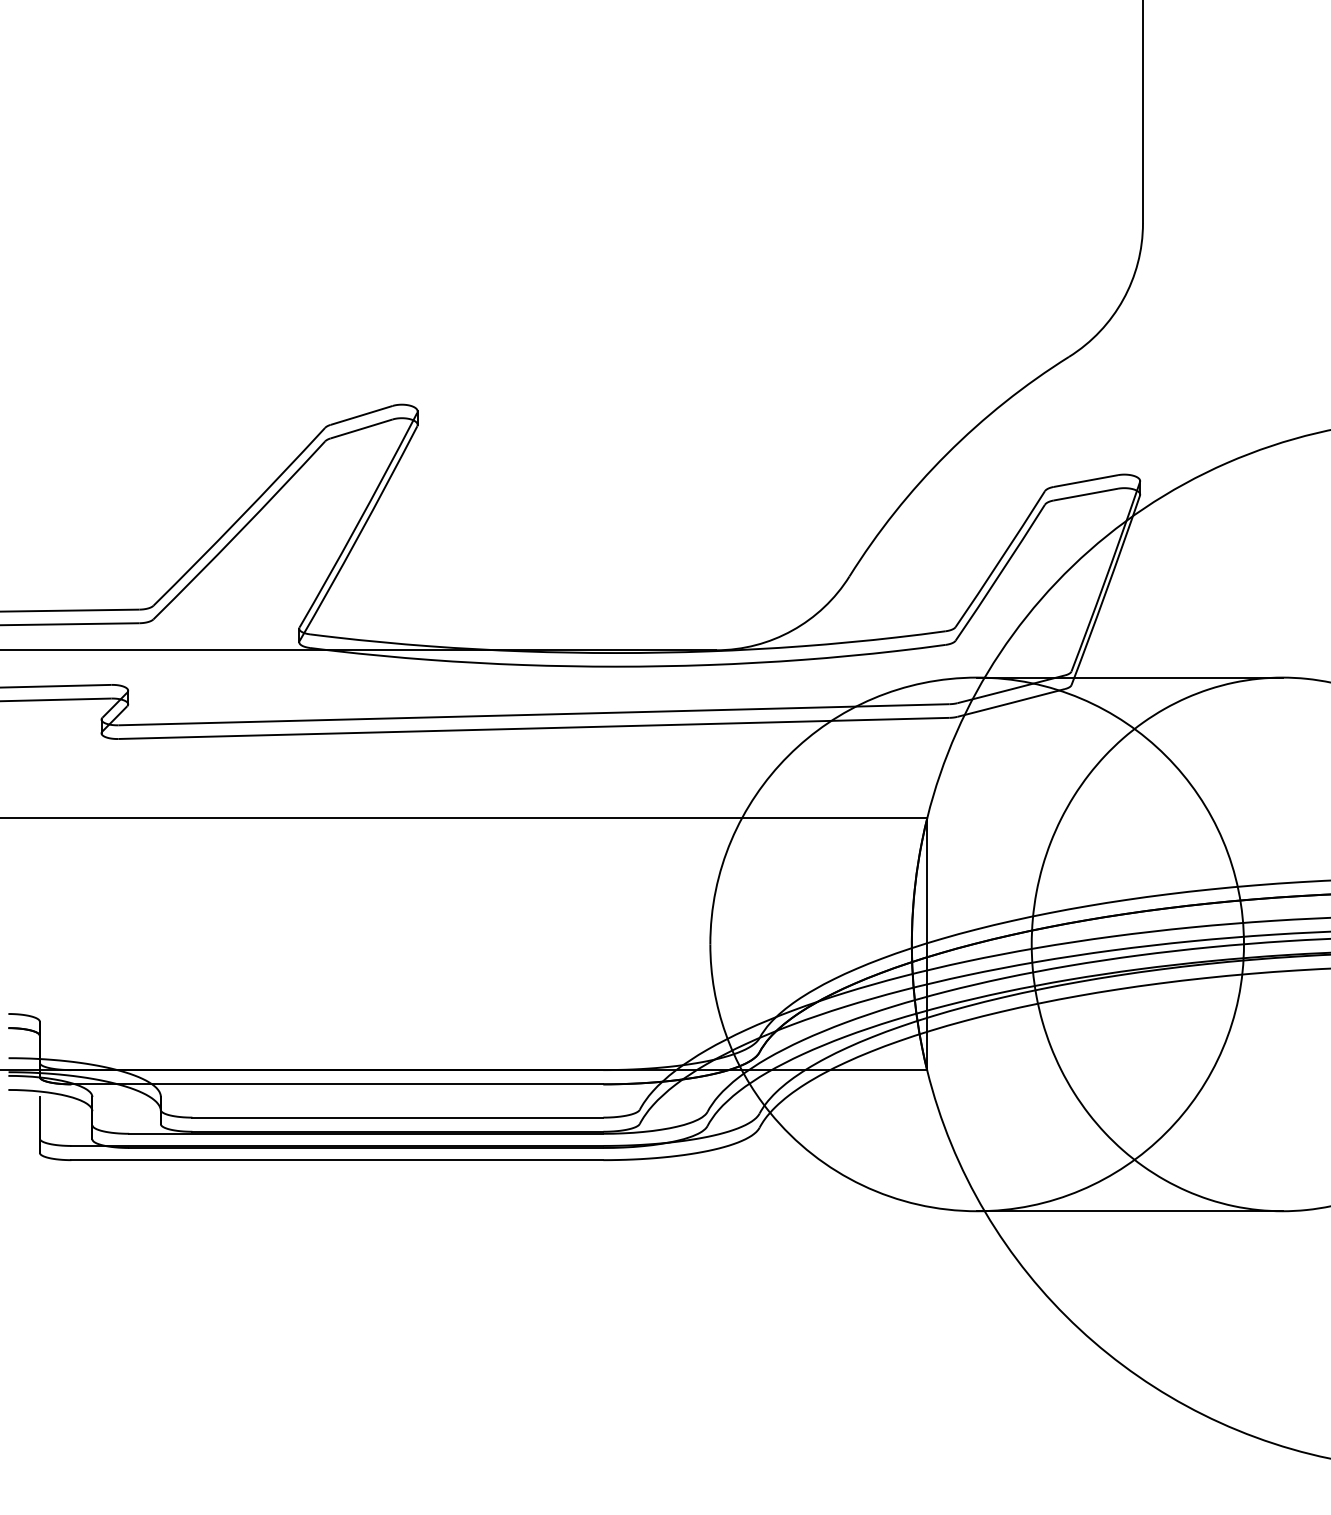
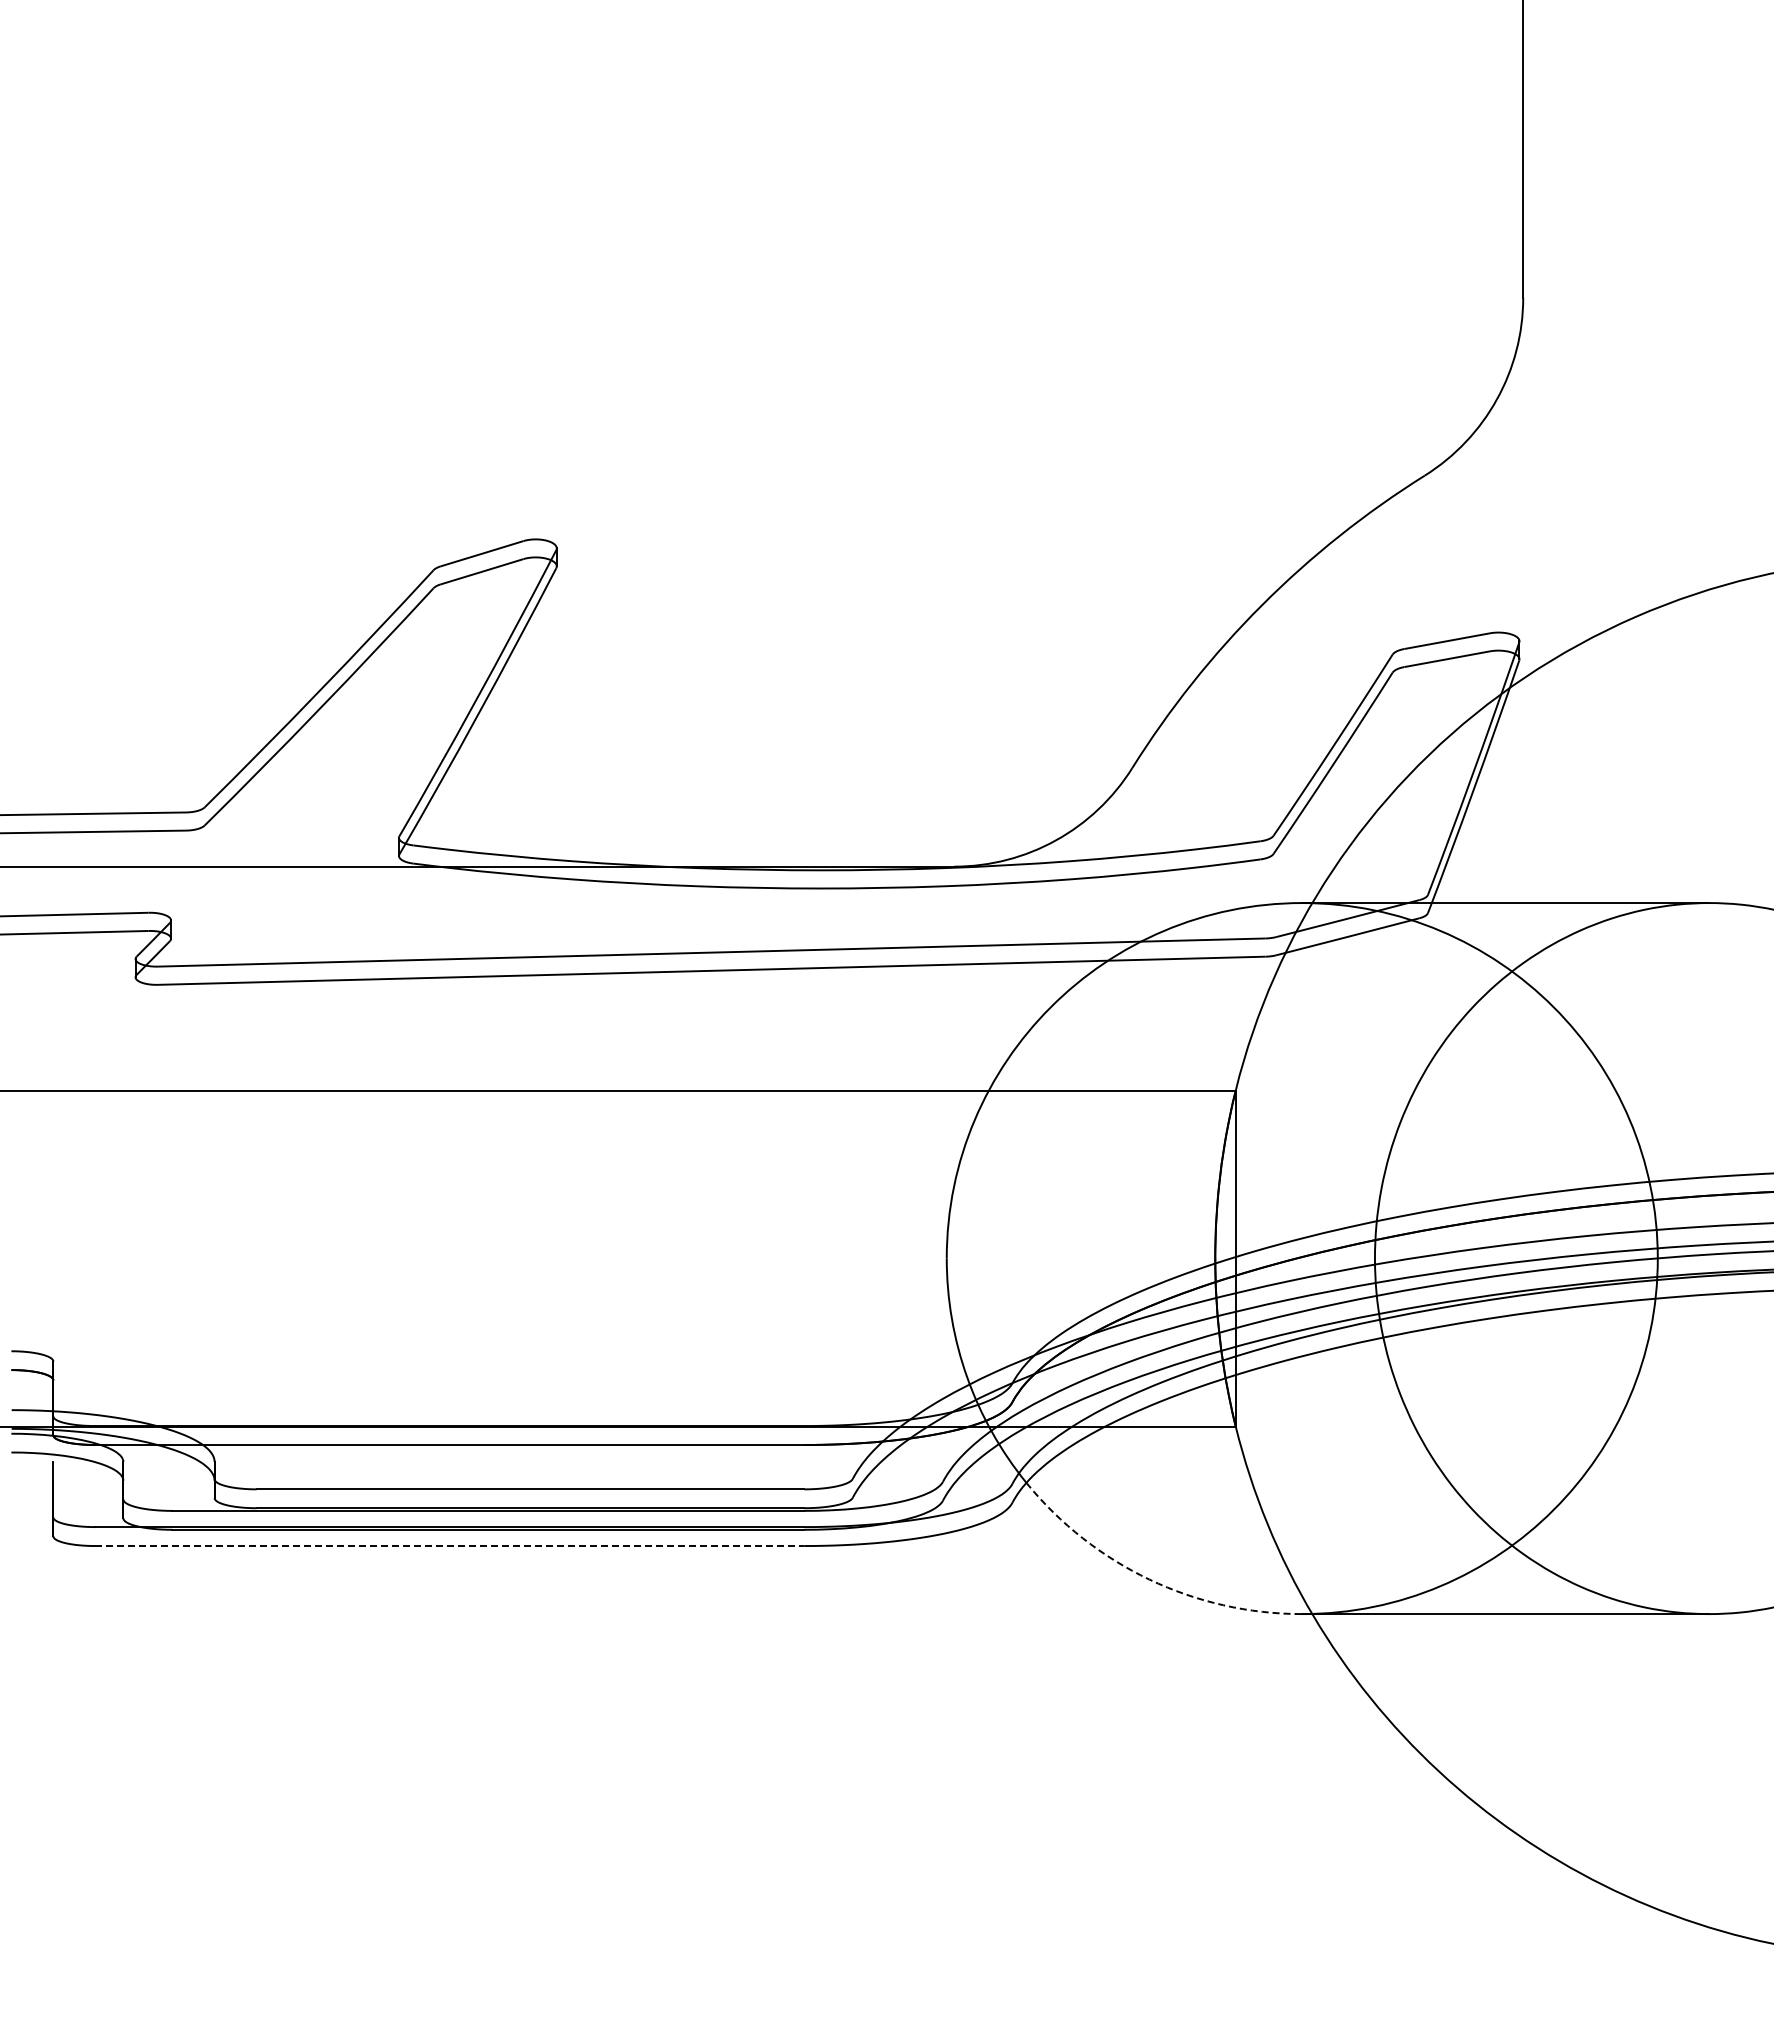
line: (337, 1160) -> (450, 1546), solid -> dashed
arc: (862, 1185) -> (1149, 1579), solid -> dashed

